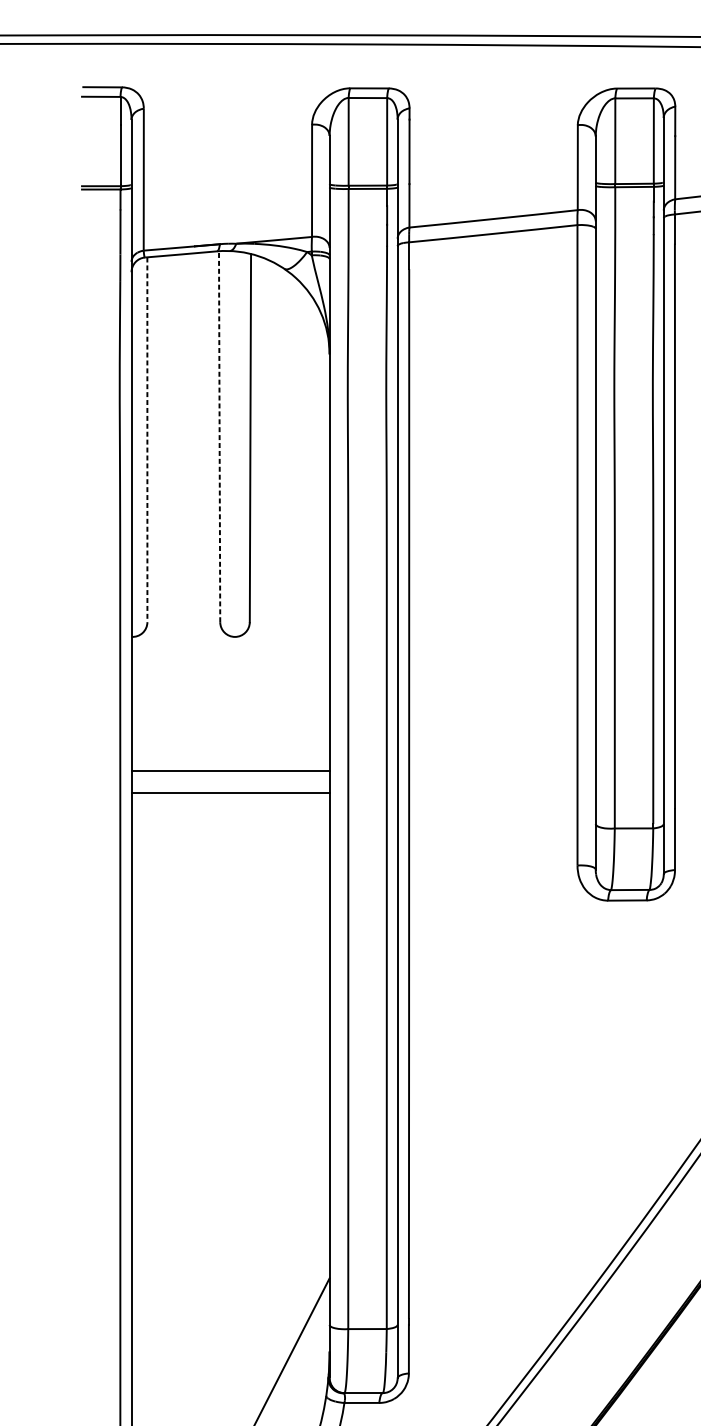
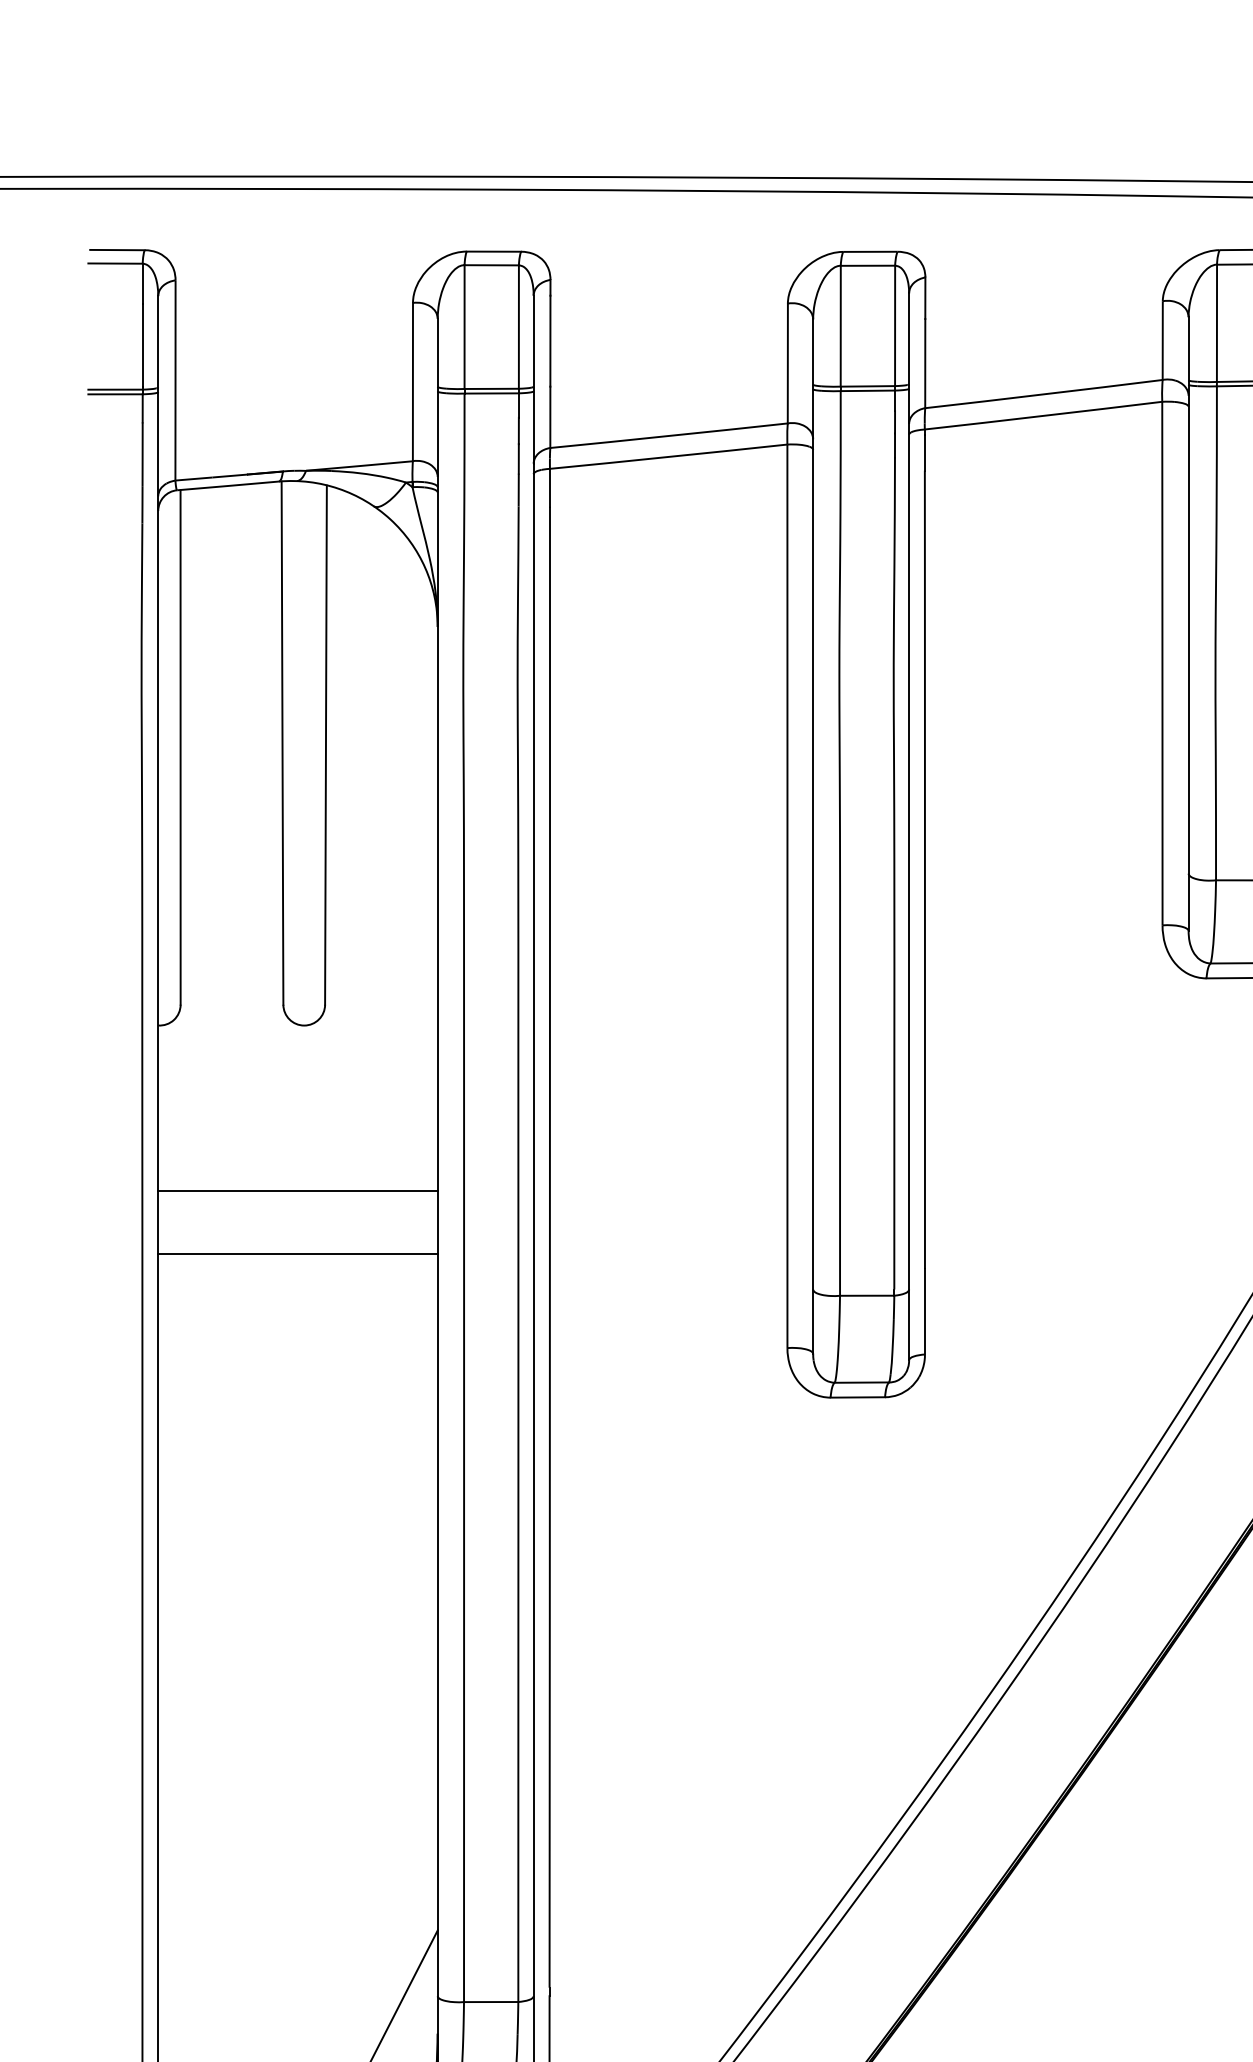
line: (219, 437) -> (282, 743), dashed -> solid
line: (147, 439) -> (180, 747), dashed -> solid
line: (230, 771) -> (297, 1254), moved
line: (230, 792) -> (297, 1191), moved

